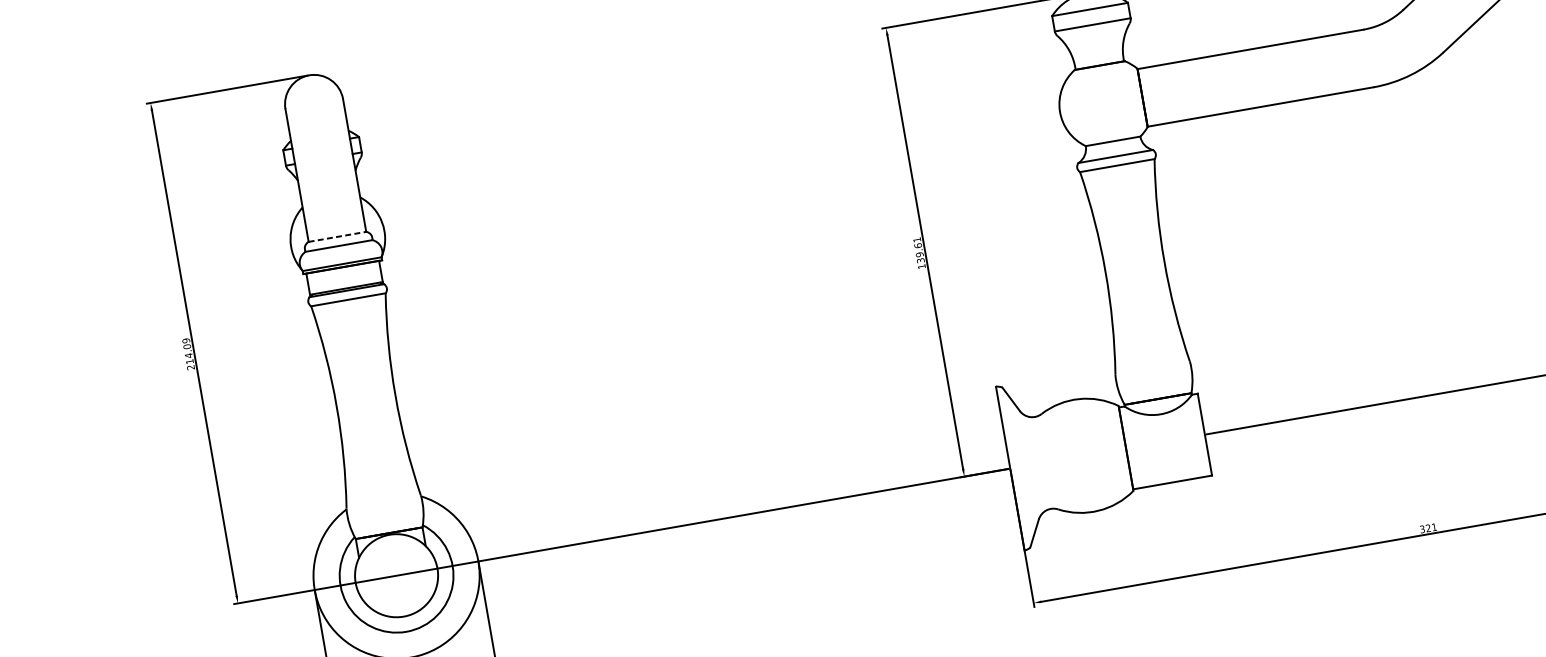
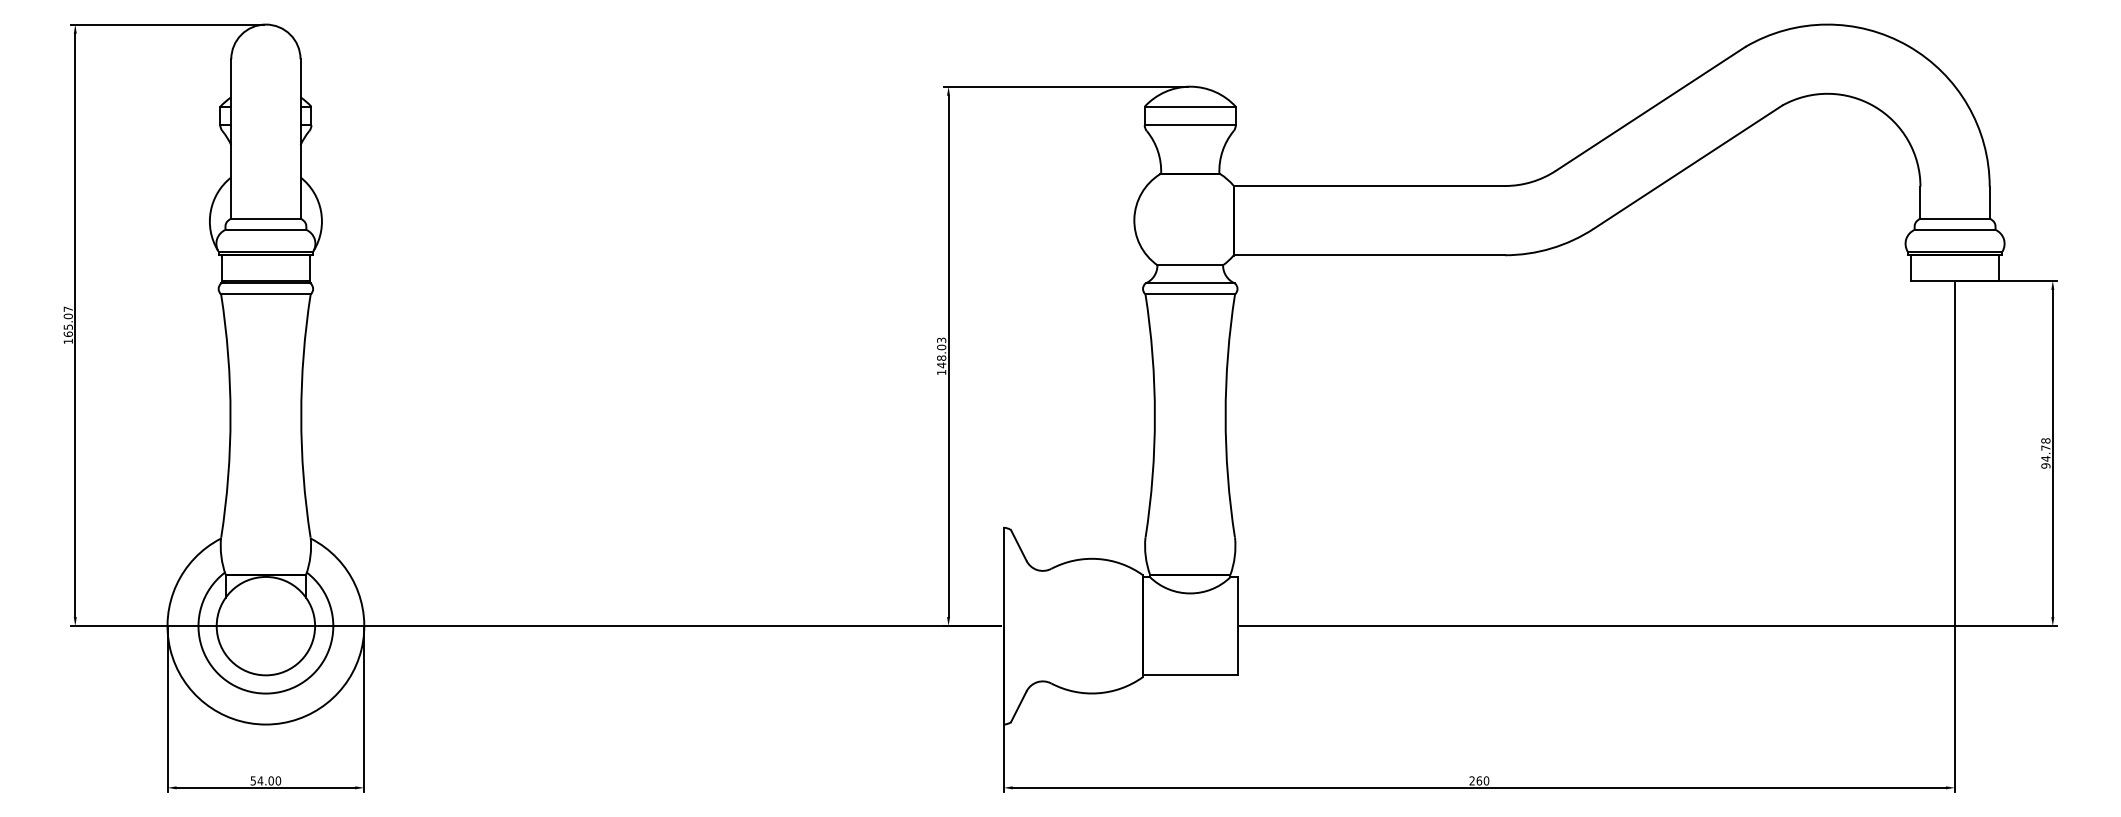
line: (337, 236) -> (265, 218), dashed -> solid
text: (918, 250) -> (941, 352), 139.61 -> 148.03
text: (187, 354) -> (67, 325), 214.09 -> 165.07
text: (1428, 527) -> (1479, 780), 321 -> 260

